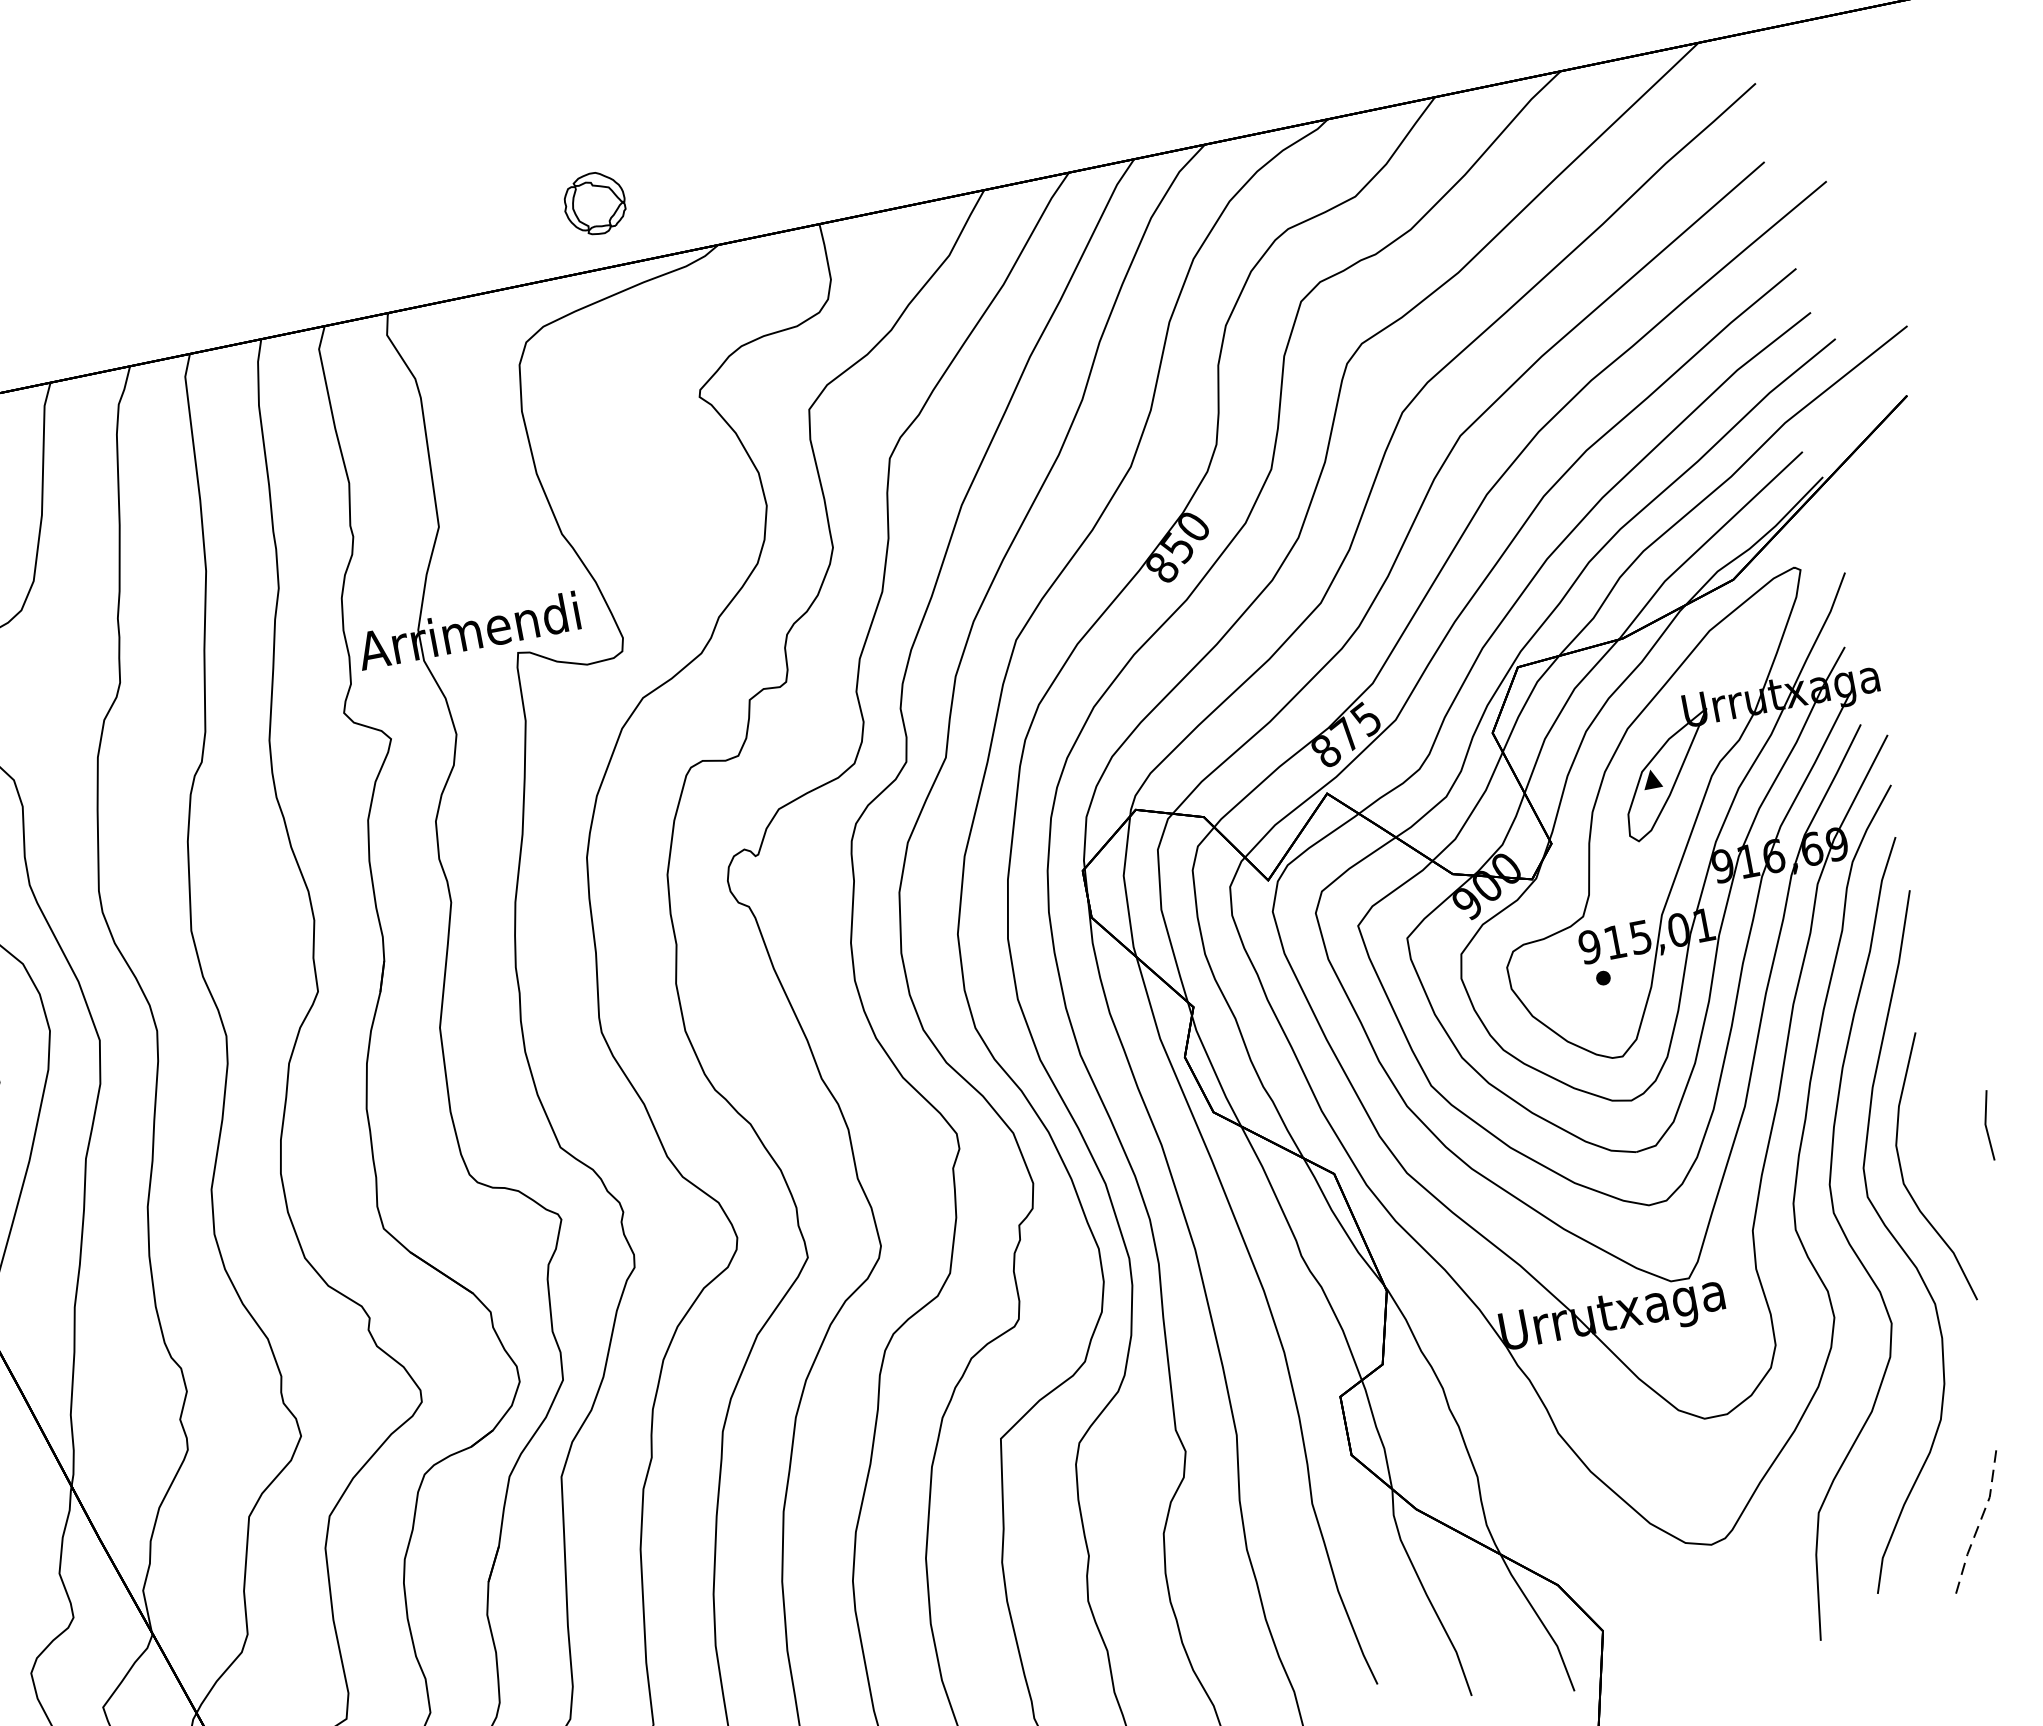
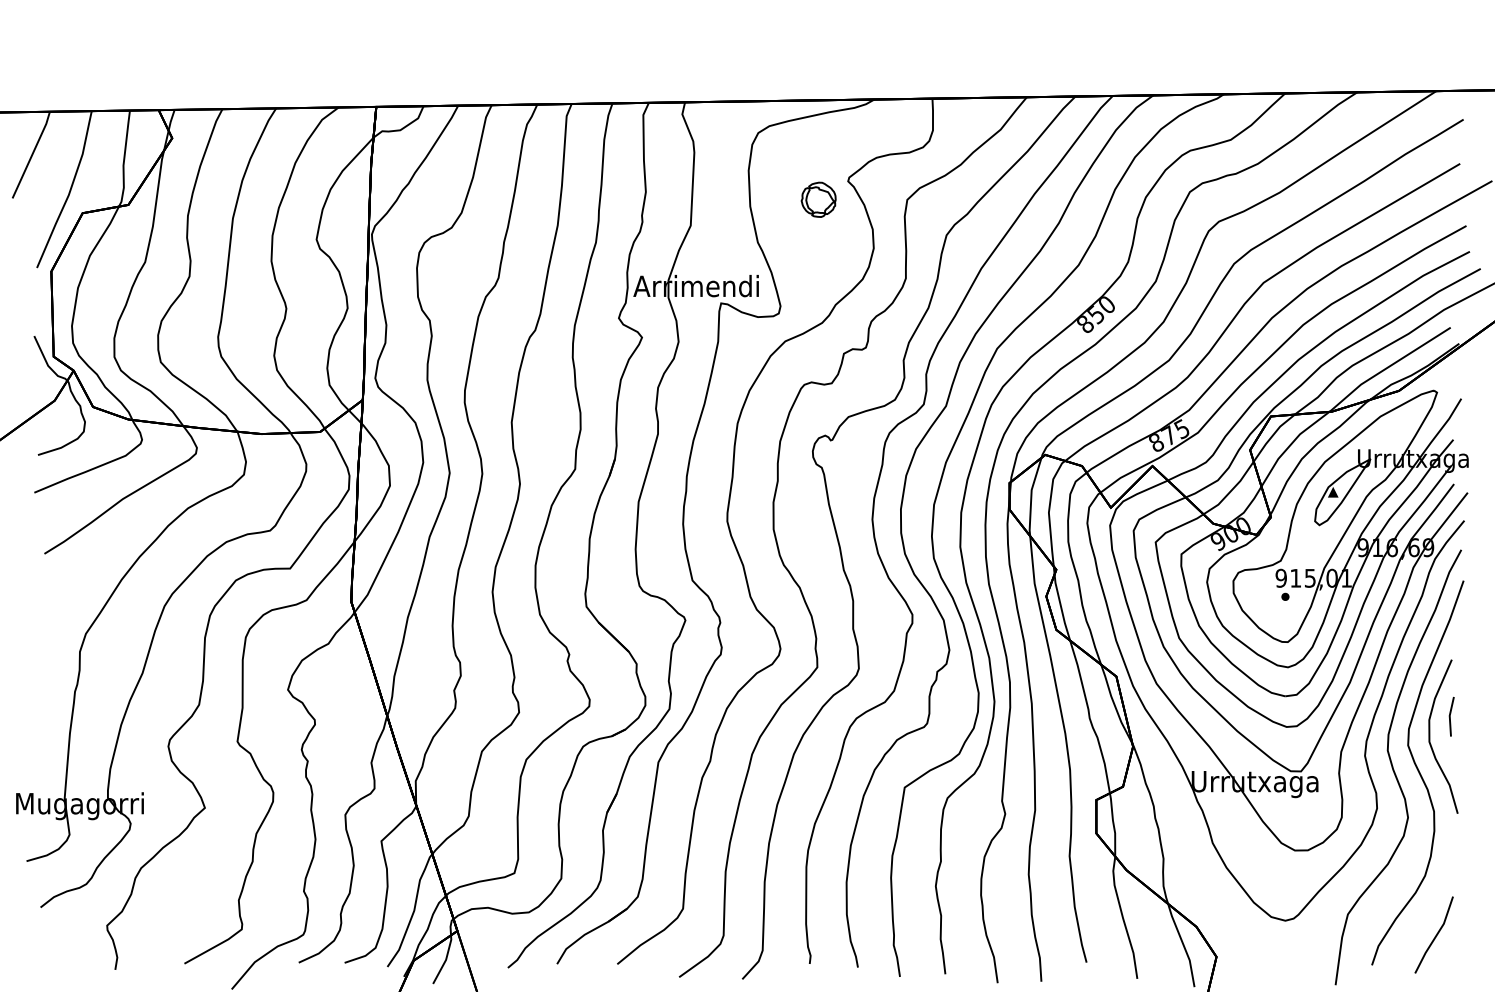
part: (594, 203) -> (818, 199), moved
line: (1987, 1125) -> (1450, 716), moved
line: (1981, 1521) -> (1436, 936), dashed -> solid

